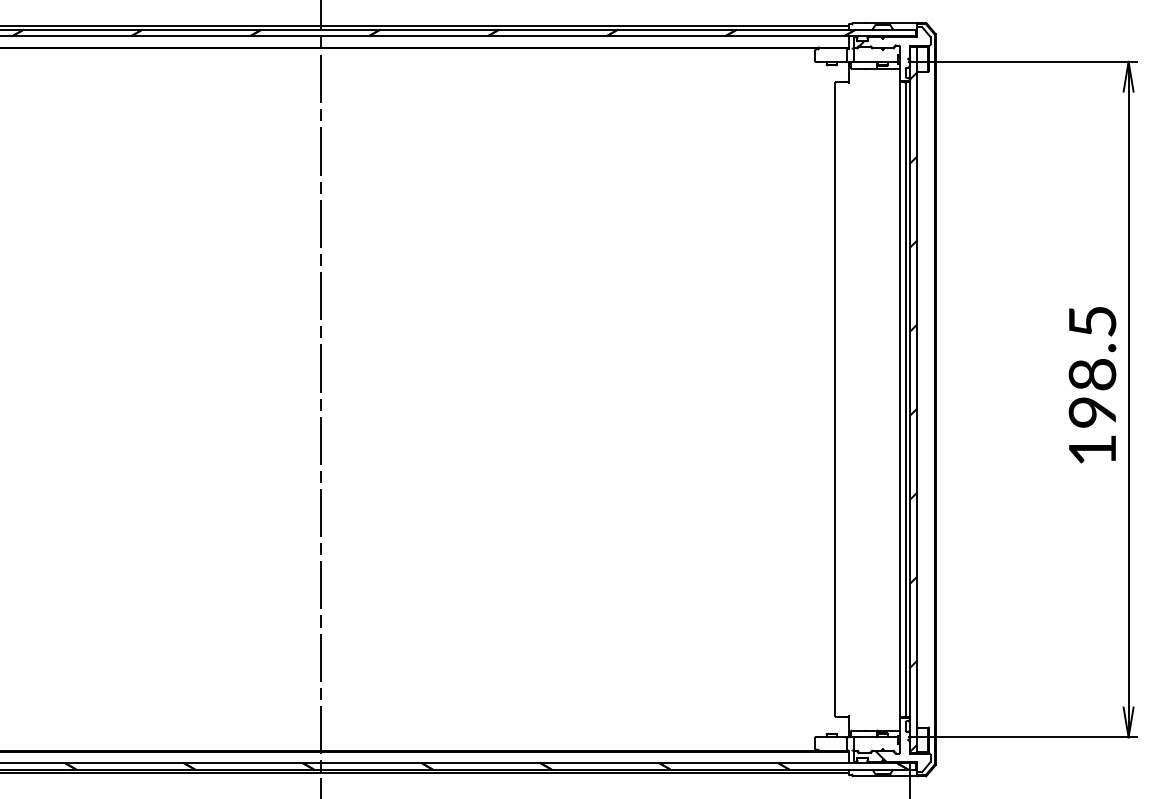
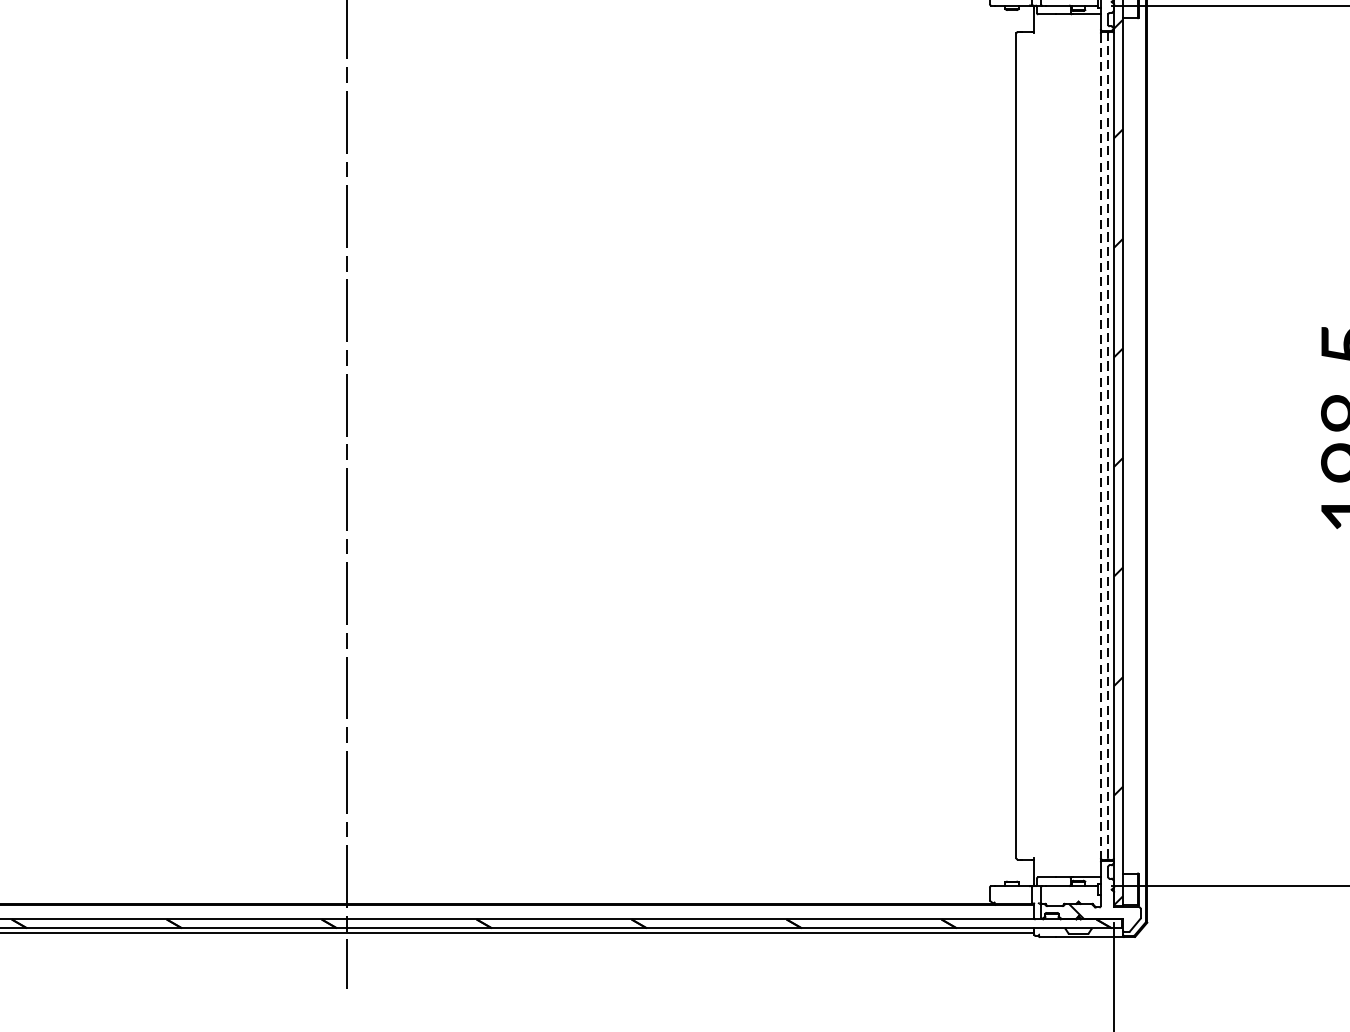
line: (905, 399) -> (1108, 445), solid -> dashed
line: (899, 400) -> (1100, 447), solid -> dashed

